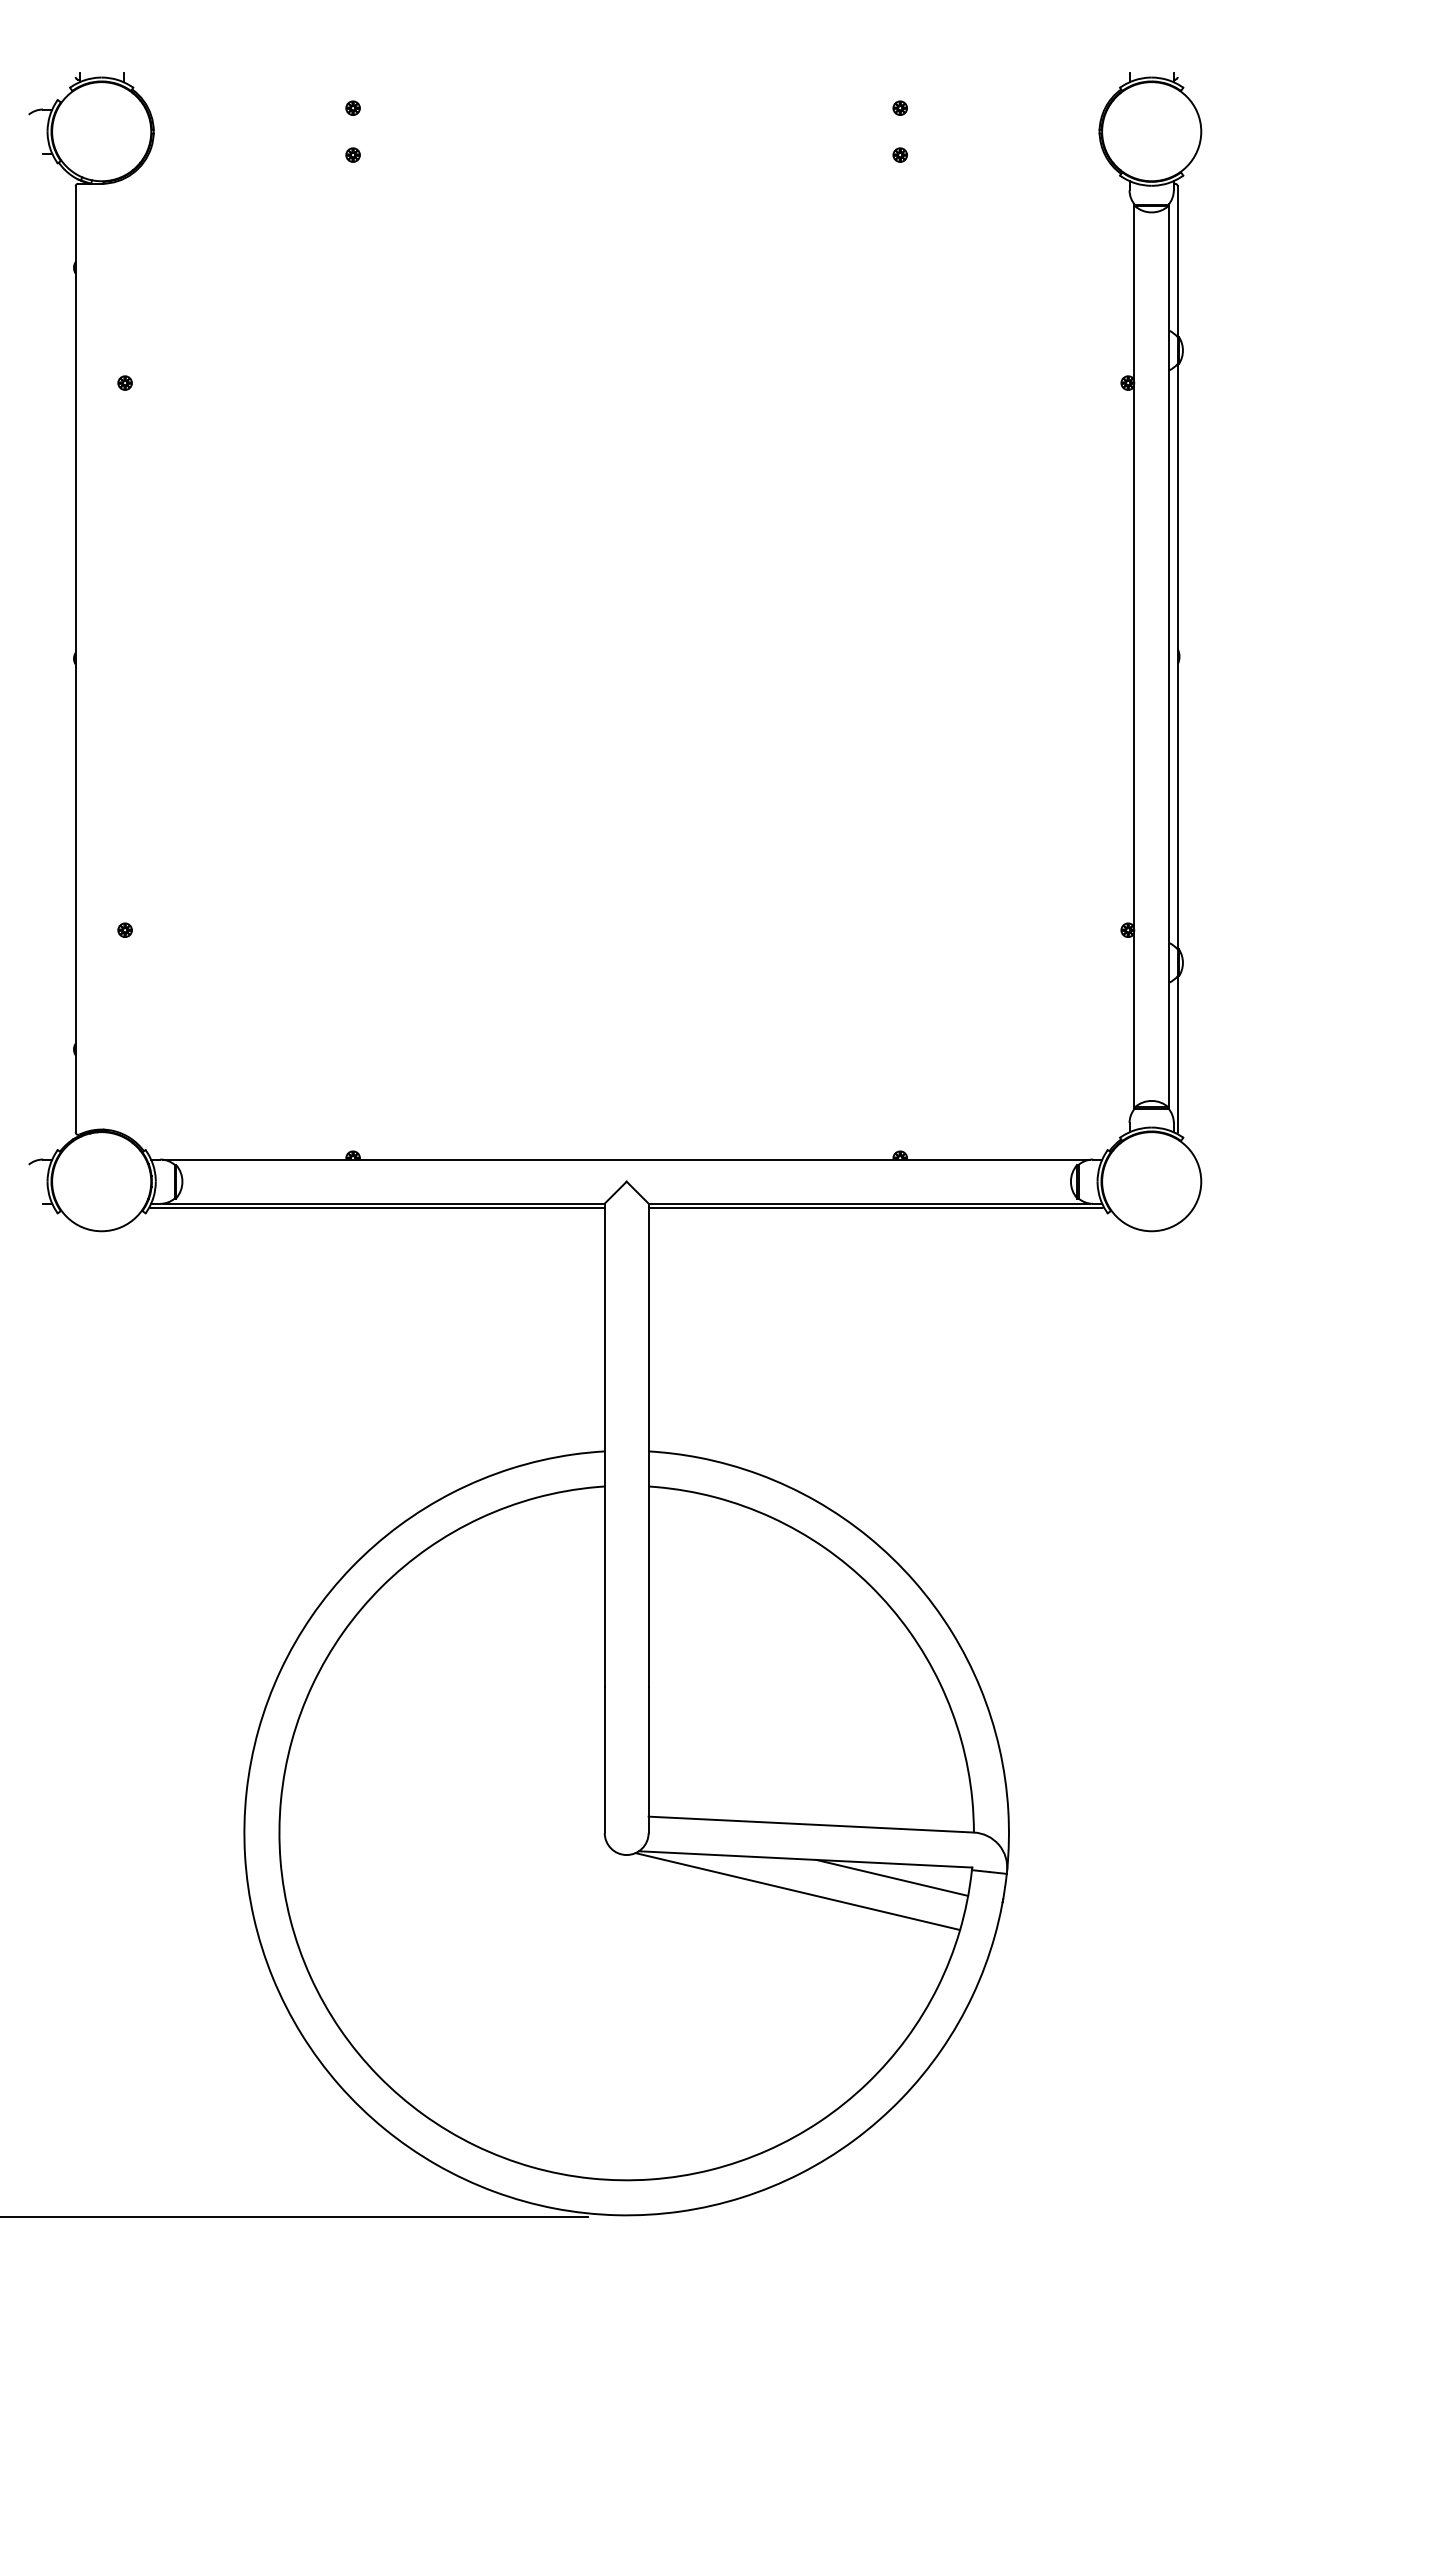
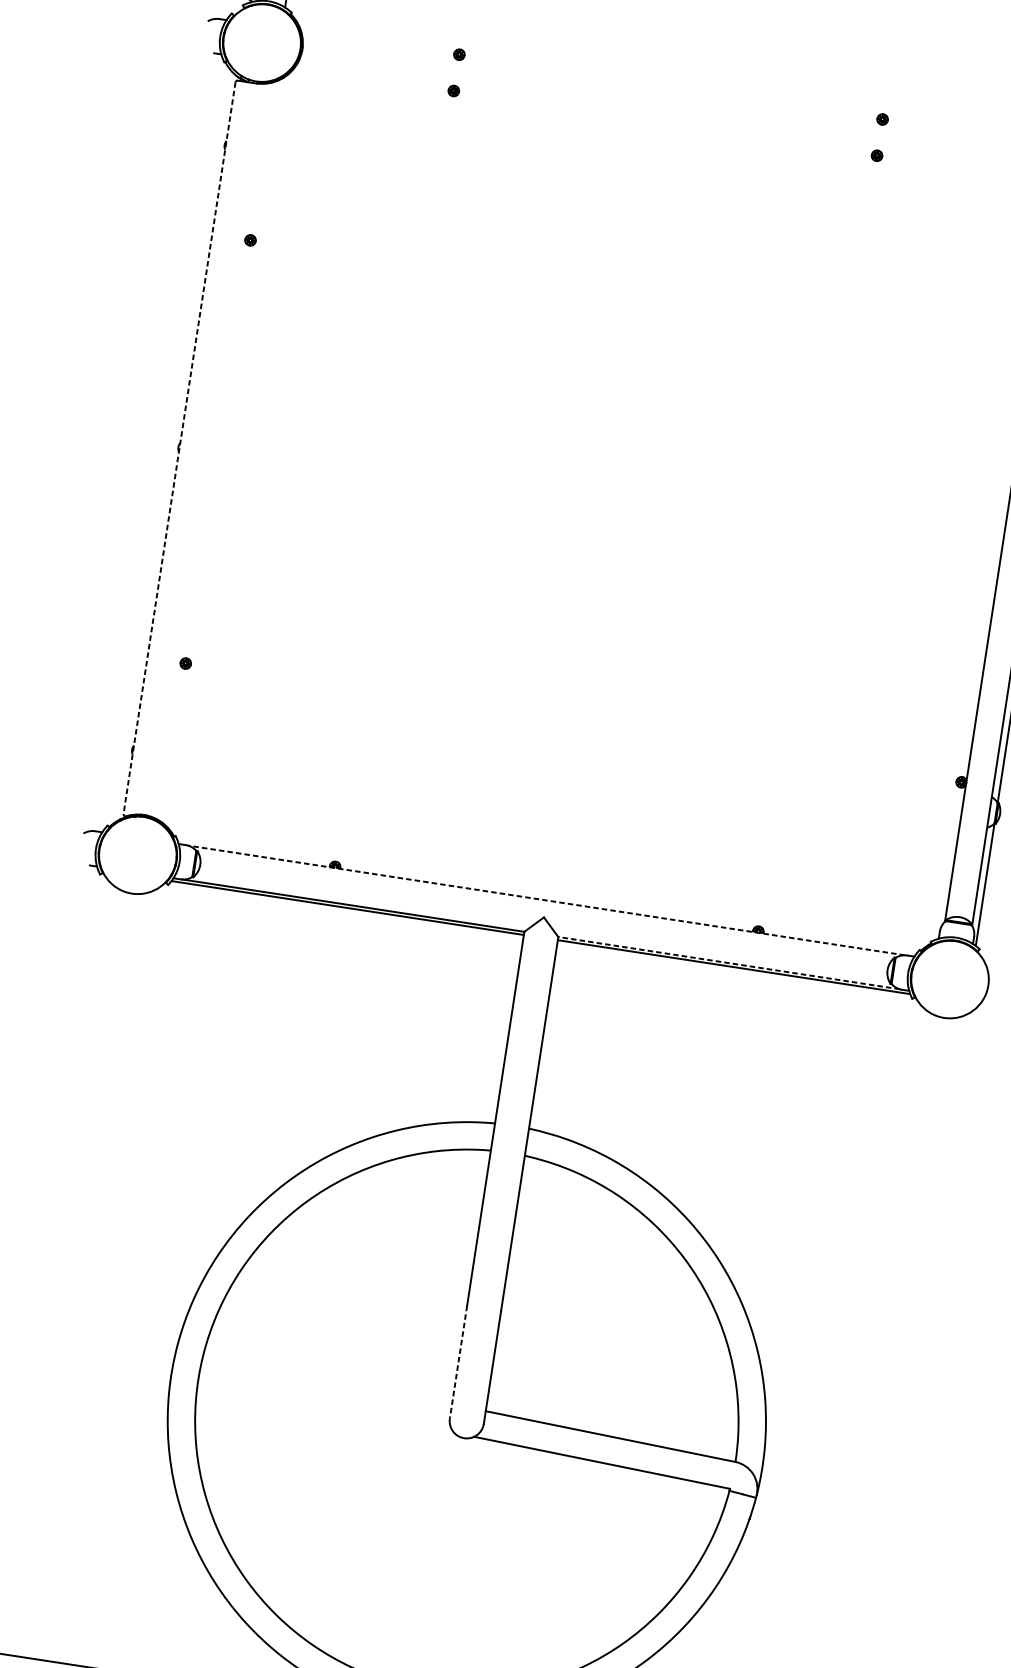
line: (75, 659) -> (179, 448), solid -> dashed
line: (626, 1159) -> (546, 900), solid -> dashed
line: (869, 1203) -> (729, 963), solid -> dashed
line: (604, 1760) -> (458, 1362), solid -> dashed
line: (892, 1877) -> (667, 1487), removed
line: (797, 1891) -> (592, 1486), removed

